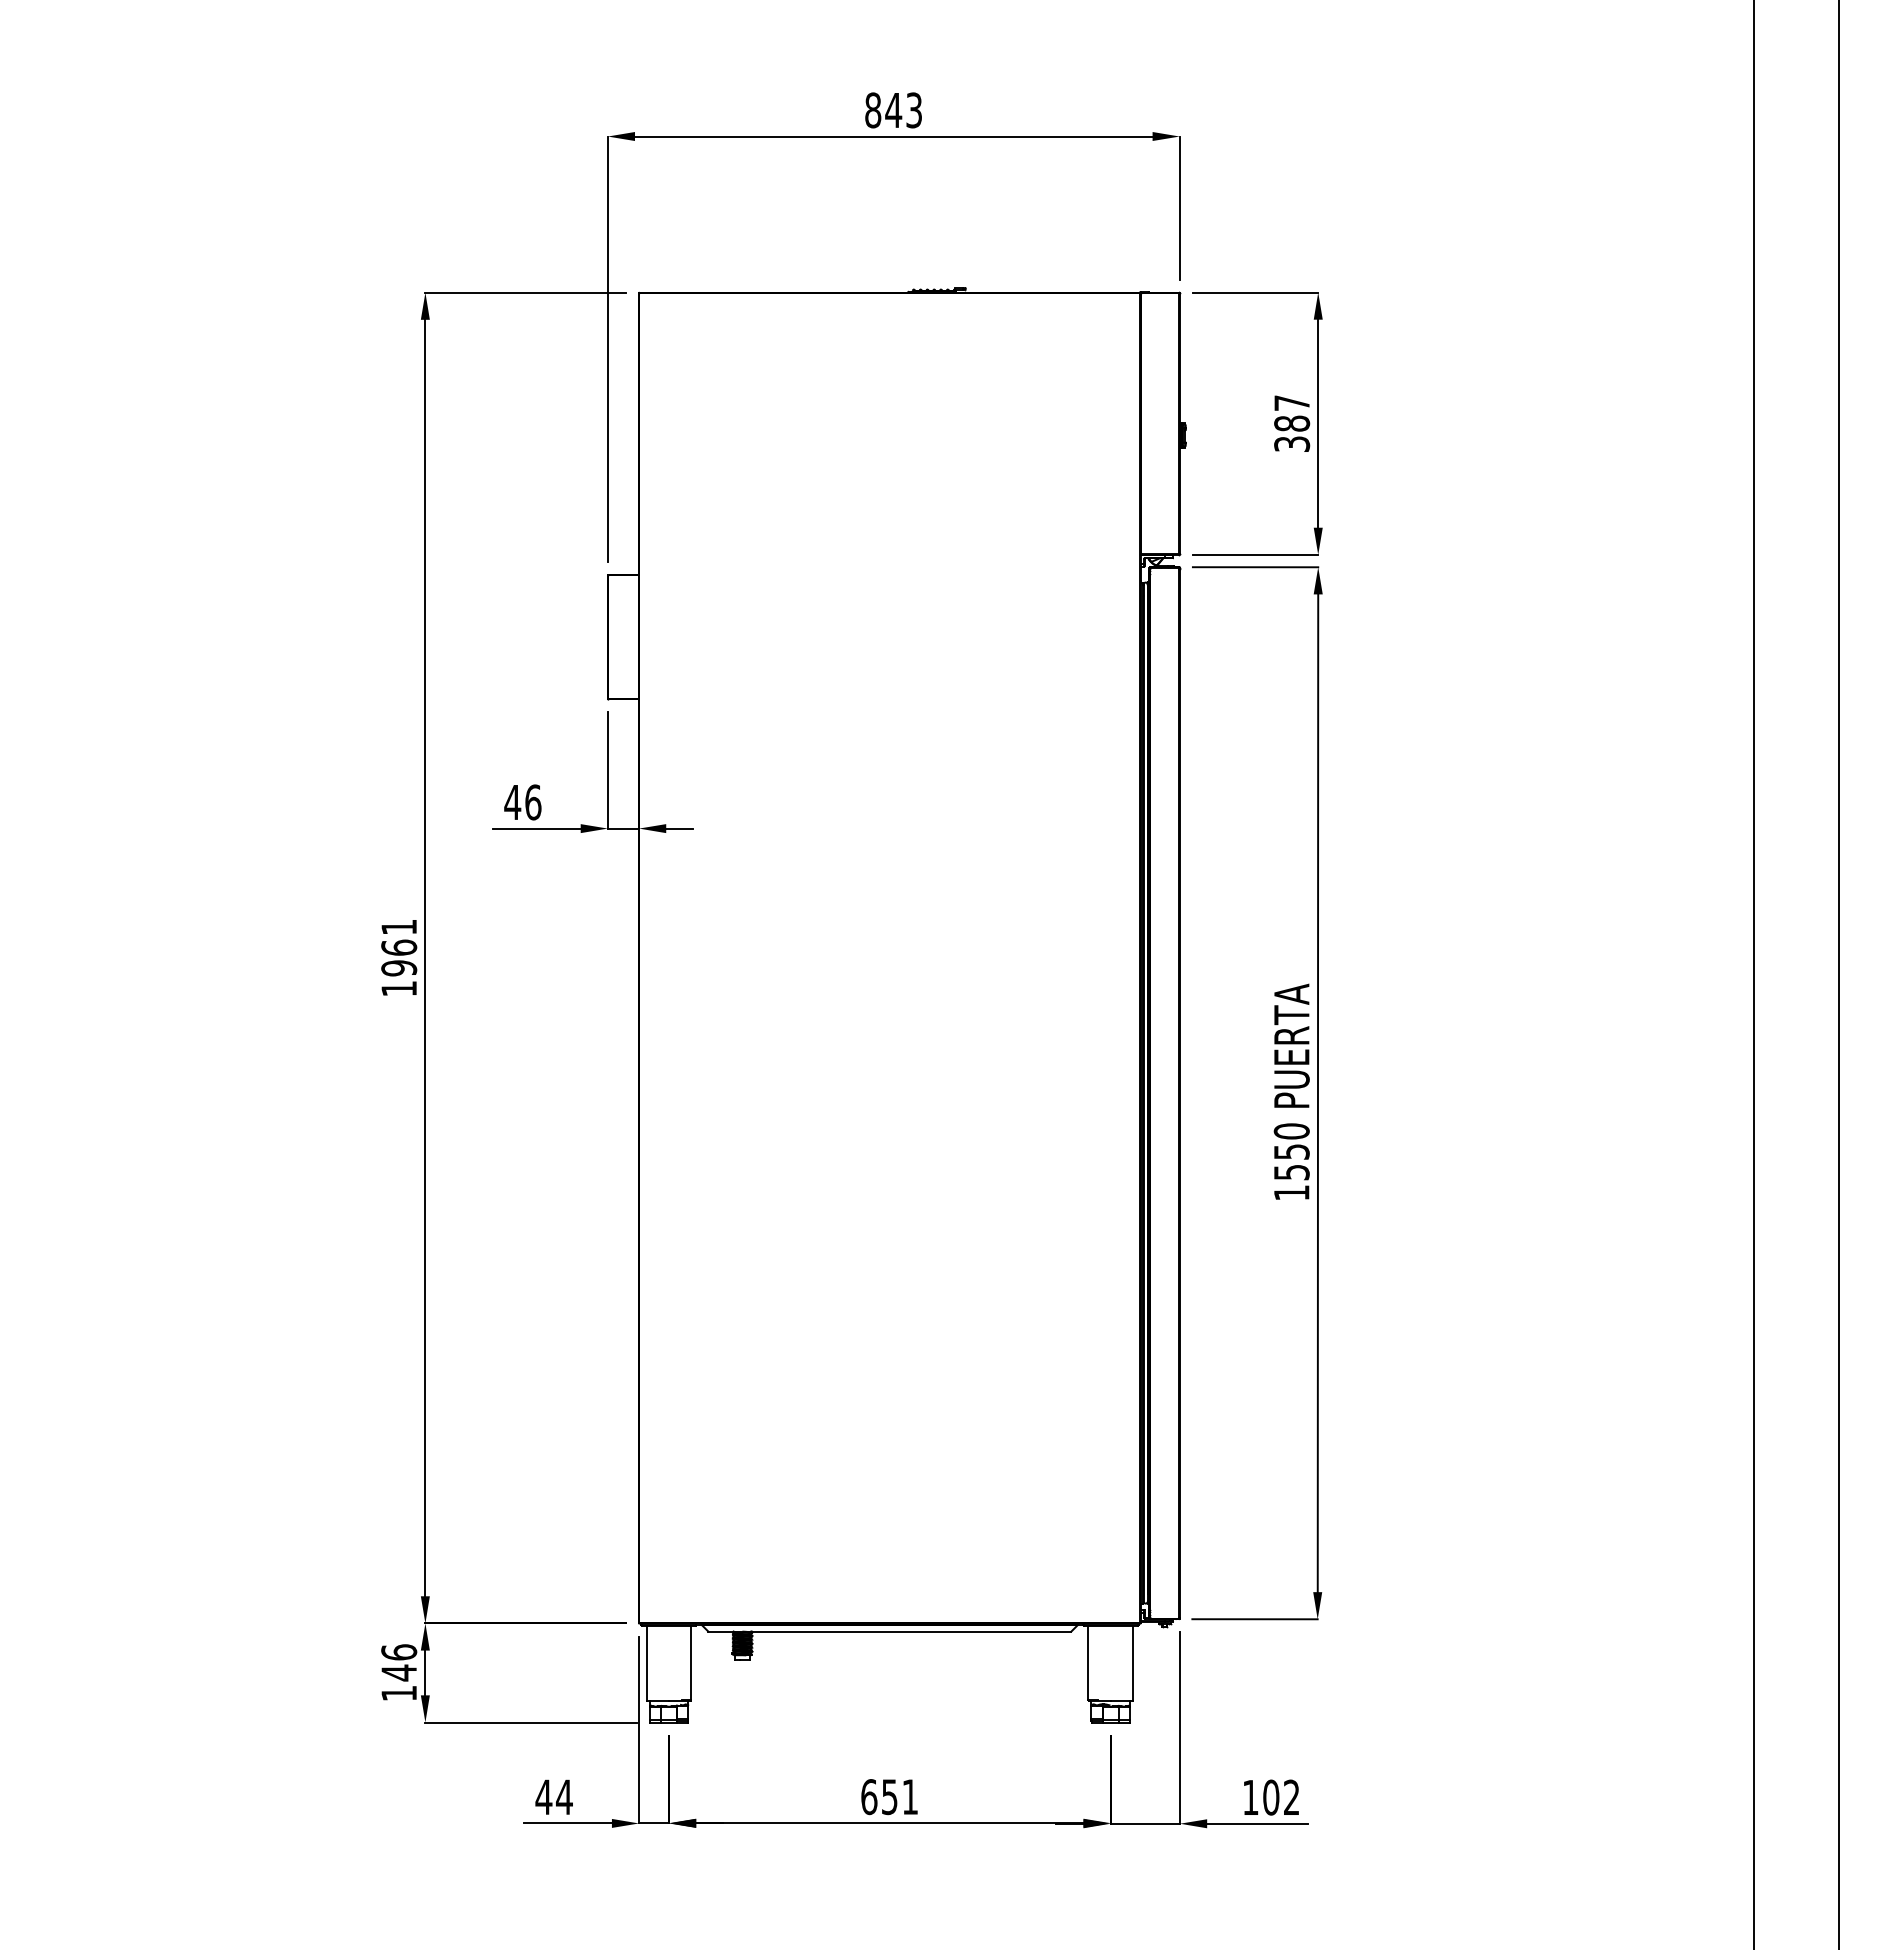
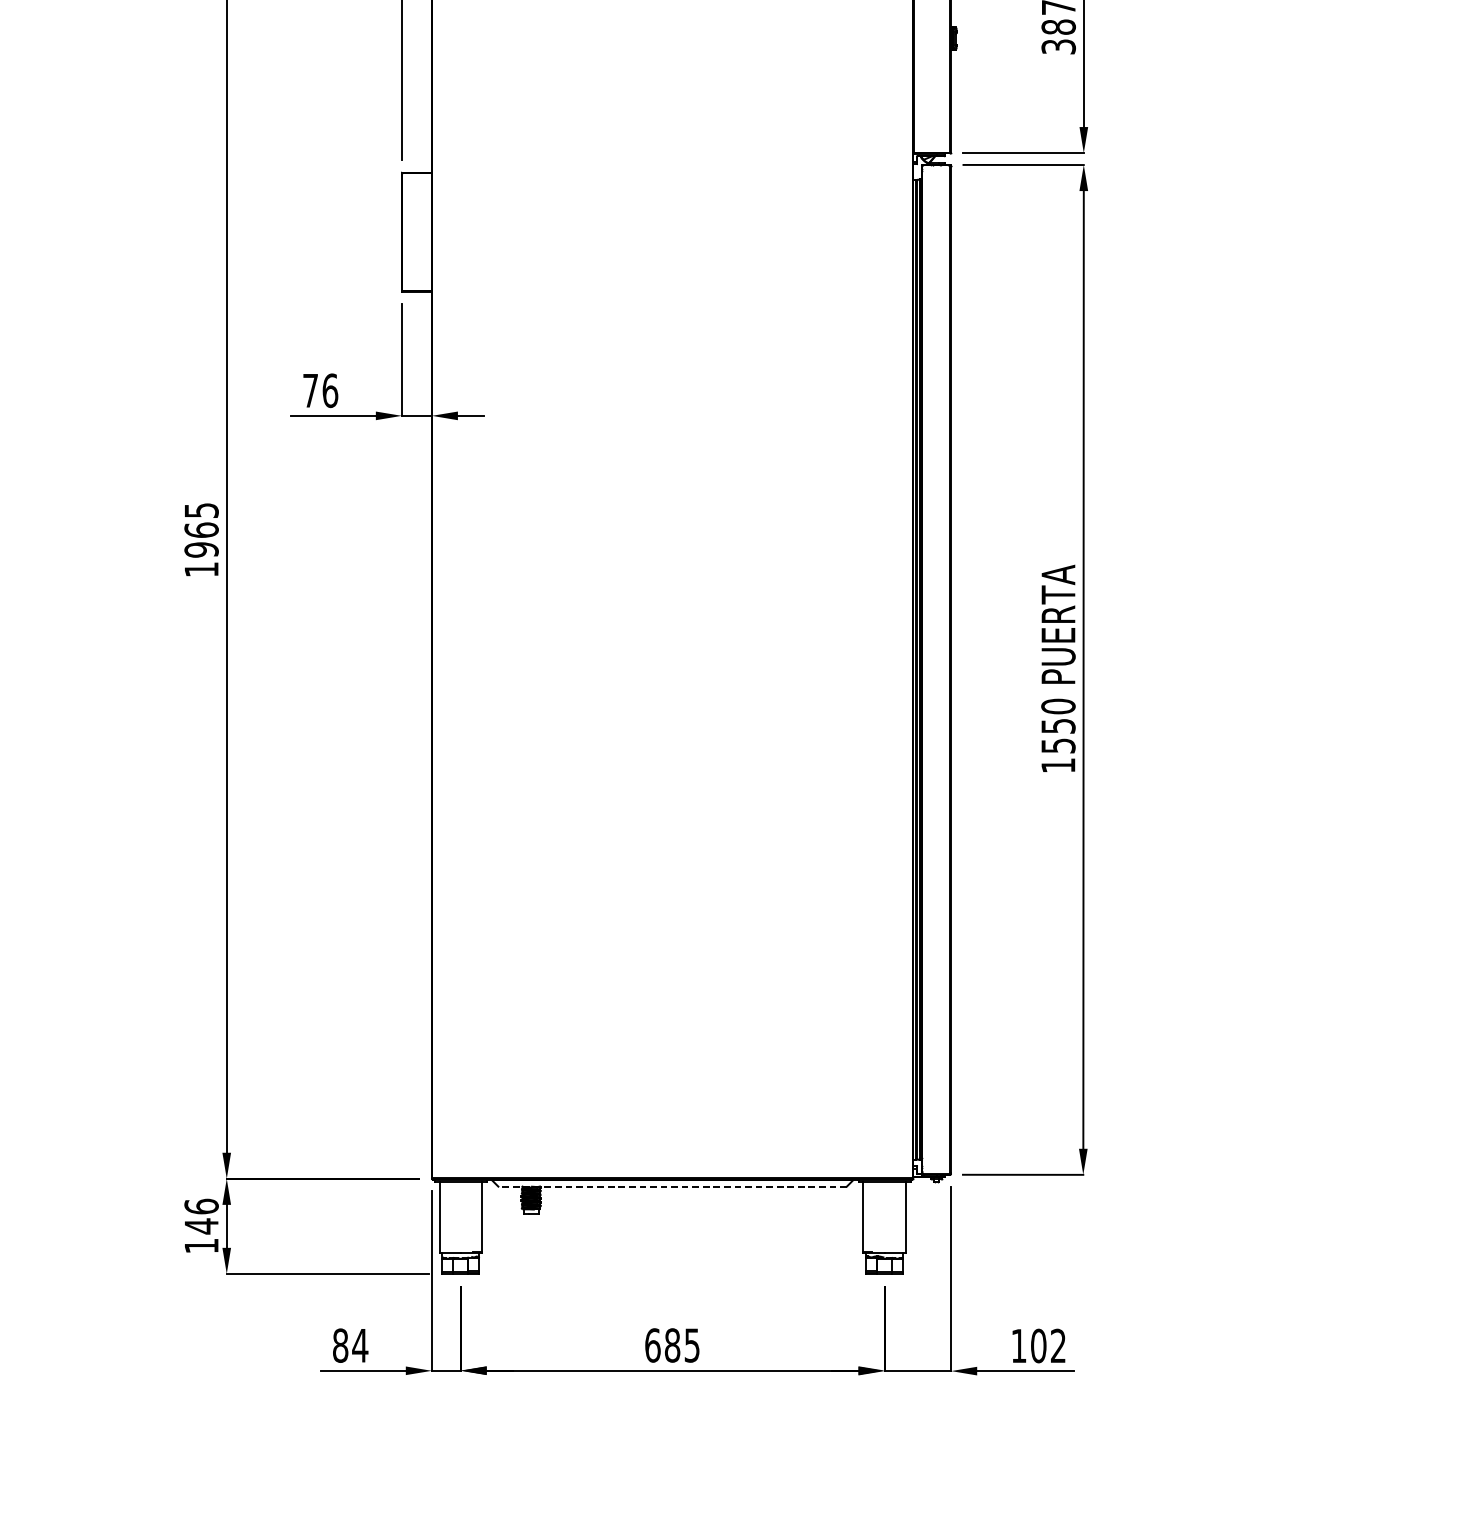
text: (512, 802) -> (310, 390), 46 -> 76
text: (399, 926) -> (201, 509), 1961 -> 1965
line: (889, 1631) -> (672, 1186), solid -> dashed
text: (543, 1797) -> (340, 1345), 44 -> 84
text: (899, 1797) -> (681, 1345), 651 -> 685

